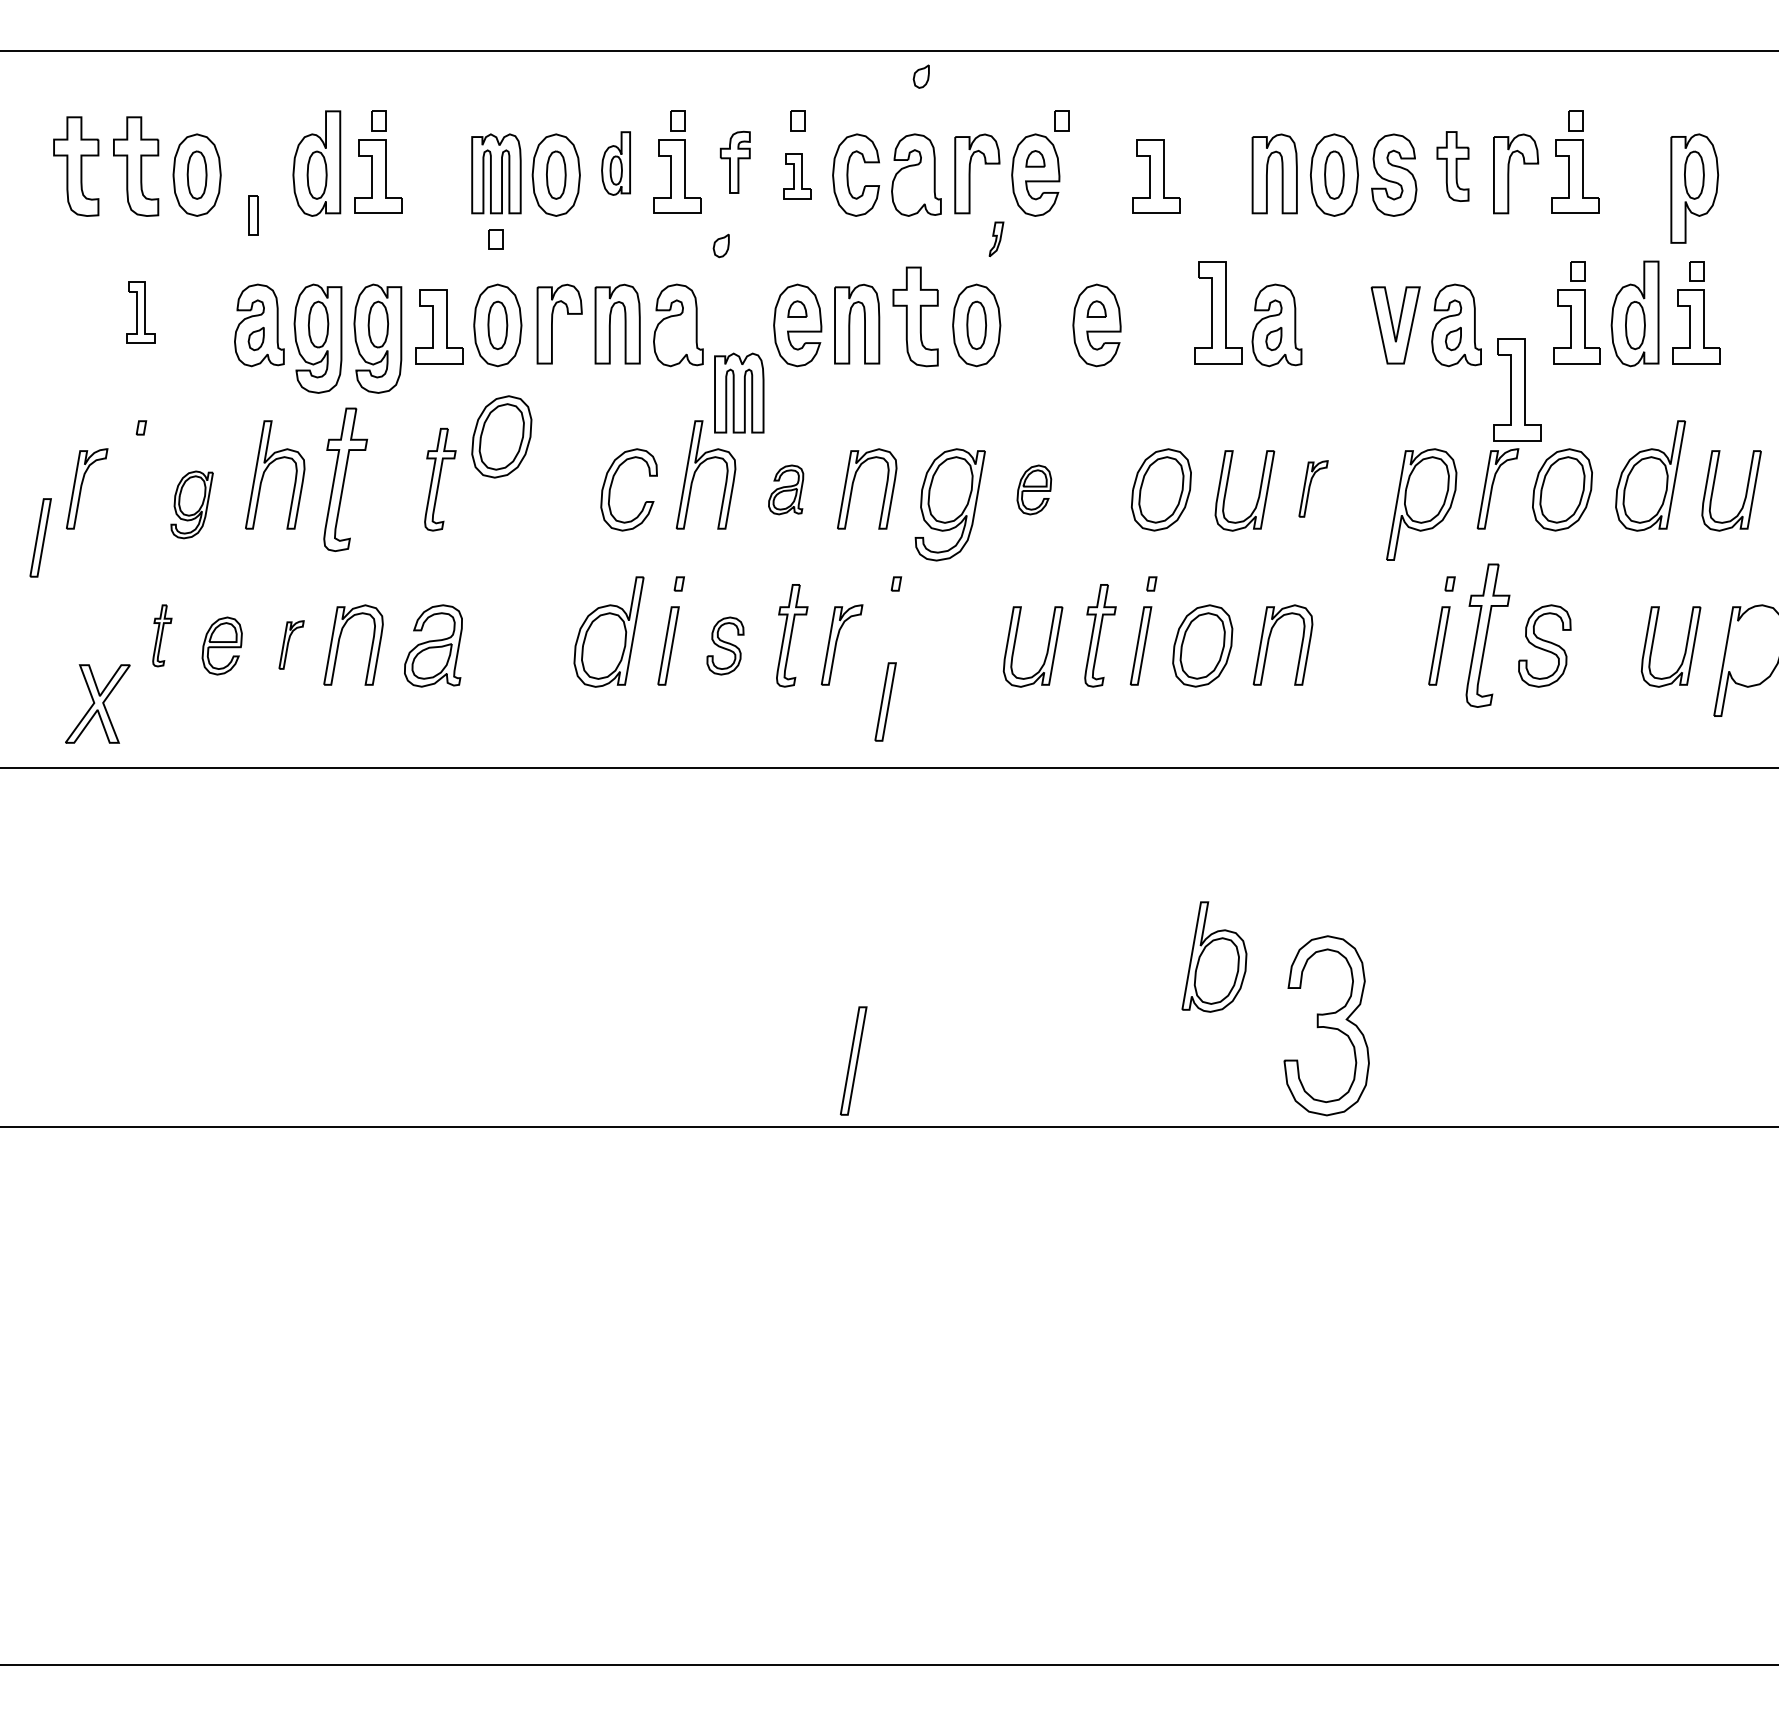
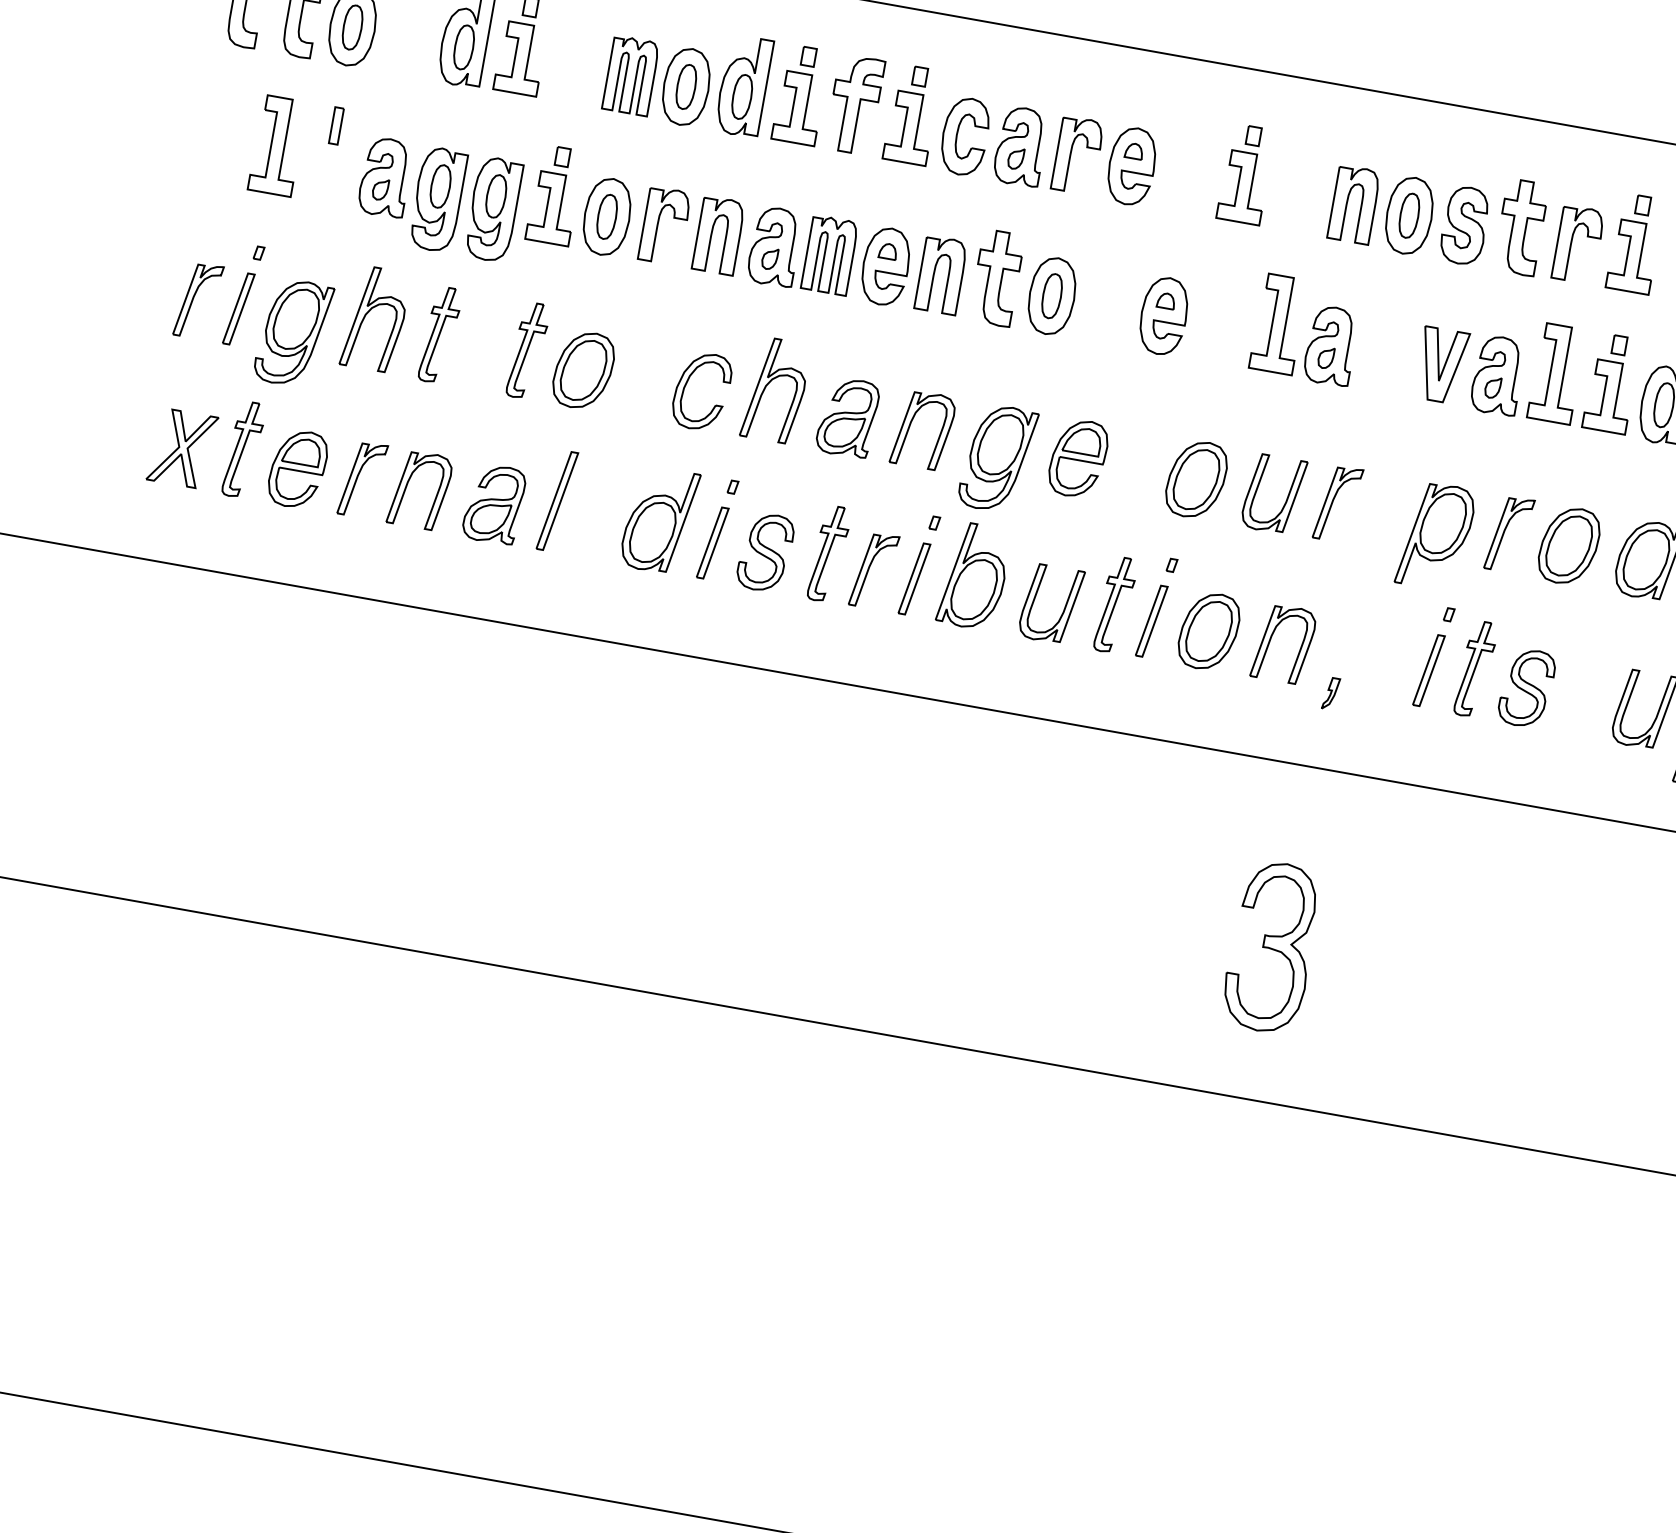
part: (920, 76) -> (1015, 158), moved
part: (1061, 120) -> (1253, 135), moved
part: (735, 162) -> (854, 104), size x1.67
part: (615, 163) -> (743, 85), size x1.67
part: (1452, 166) -> (1520, 227), size x1.43
part: (797, 176) -> (910, 128), size x1.67
part: (253, 215) -> (336, 125), moved
part: (495, 239) -> (561, 157), moved
part: (996, 239) -> (1330, 693), moved
part: (720, 245) -> (769, 258), moved
part: (140, 312) -> (277, 145), size x1.67
part: (1517, 389) -> (1556, 373), moved
part: (739, 392) -> (830, 254), moved
part: (501, 436) -> (583, 369), moved
part: (345, 479) -> (440, 334), size x0.71
part: (1313, 488) -> (1338, 503), size x1.43
part: (785, 489) -> (847, 416), size x1.67
part: (1034, 489) -> (1078, 458), size x1.67
part: (191, 504) -> (292, 332), size x1.67
part: (40, 537) -> (238, 308), moved
part: (162, 635) -> (244, 449), size x1.67
part: (1488, 635) -> (1476, 668), size x0.71
part: (291, 644) -> (362, 479), size x1.67
part: (222, 645) -> (298, 468), size x1.43
part: (725, 645) -> (765, 552), size x1.43
part: (885, 701) -> (914, 578), moved
part: (97, 703) -> (182, 448), moved
part: (1214, 956) -> (974, 575), moved
part: (1326, 1025) -> (1271, 946), moved
part: (853, 1060) -> (557, 500), moved

